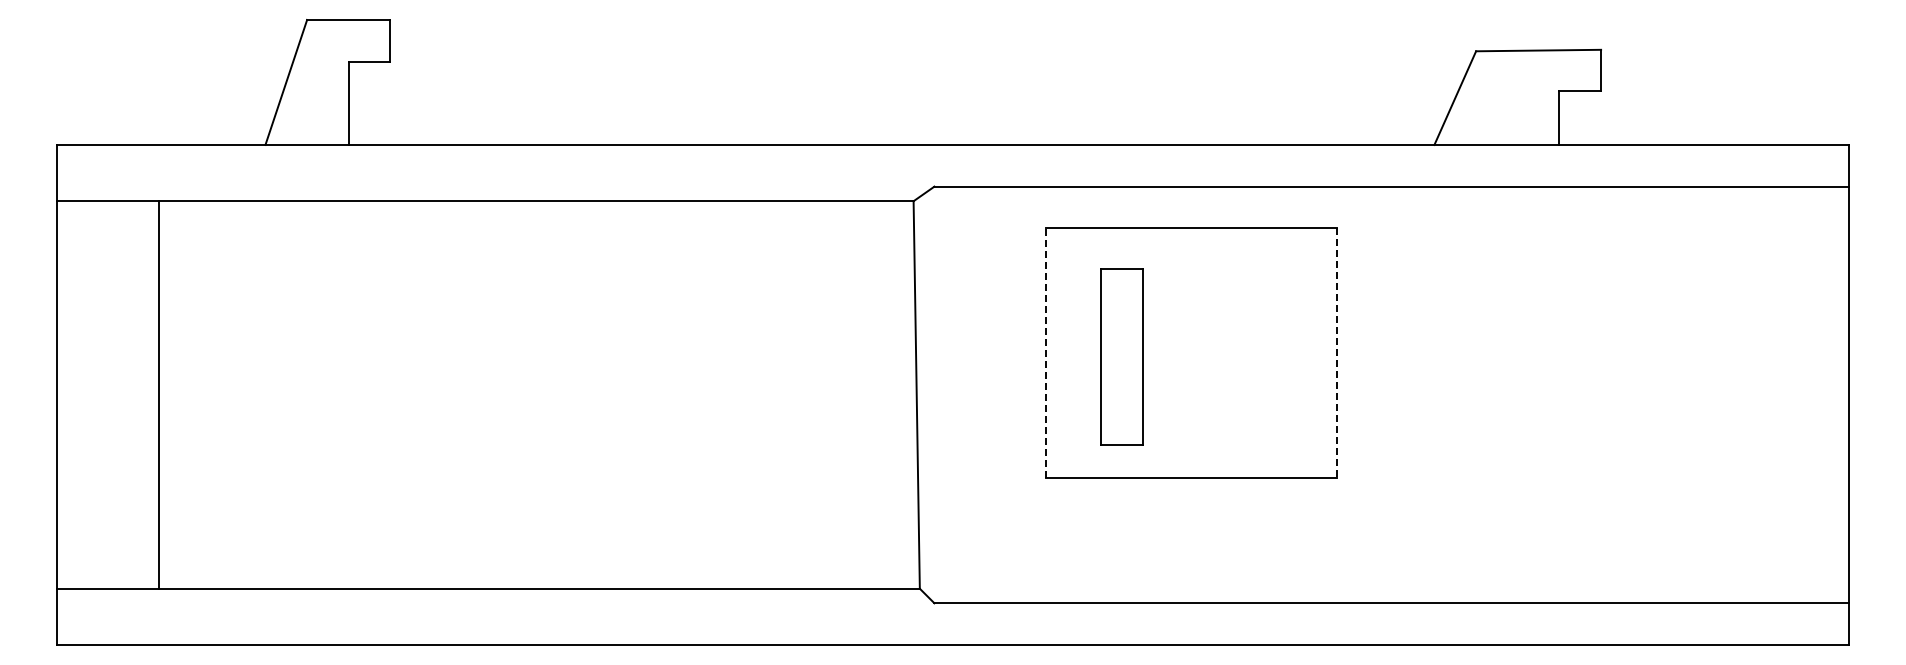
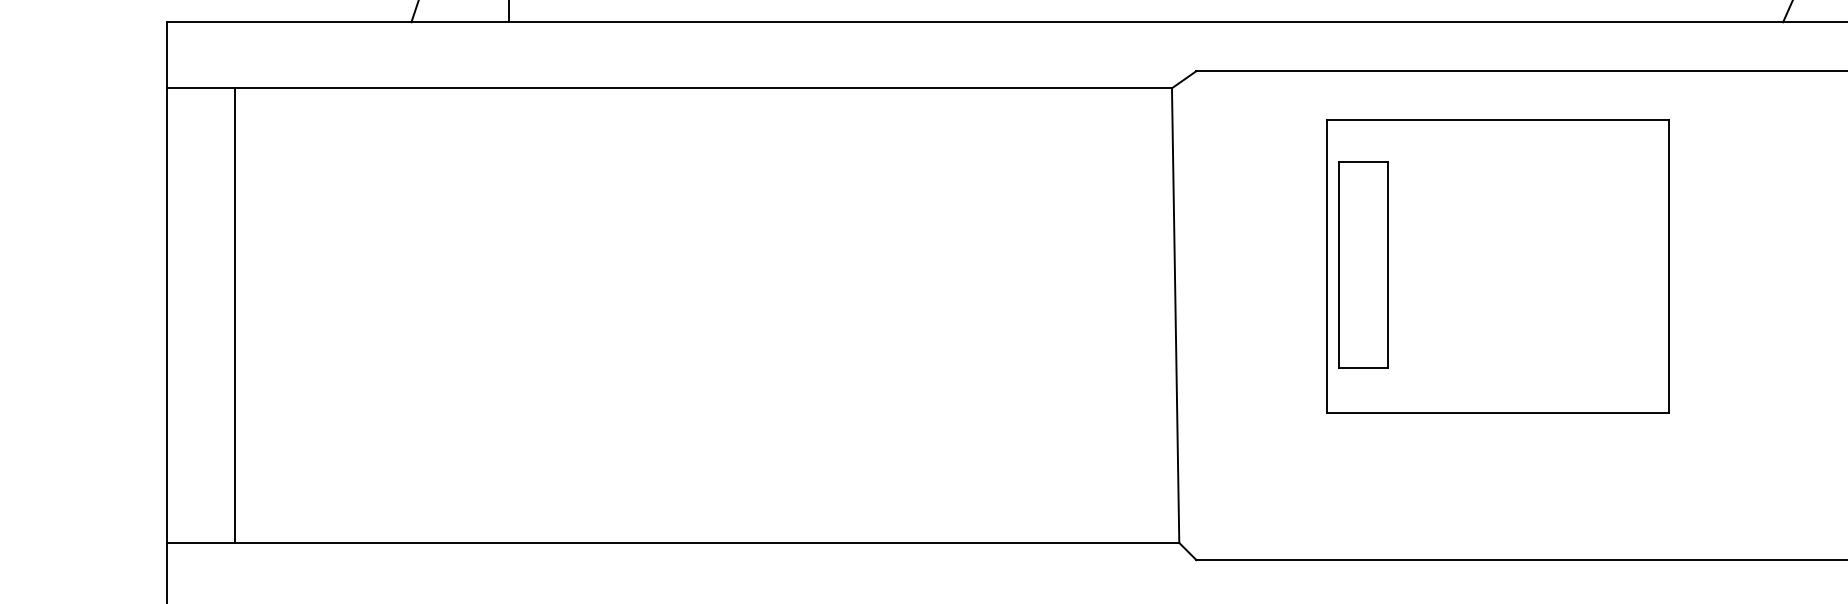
line: (1045, 352) -> (1326, 265), dashed -> solid
line: (1337, 353) -> (1669, 266), dashed -> solid
part: (1121, 356) -> (1363, 264), moved
line: (158, 394) -> (234, 315), moved

